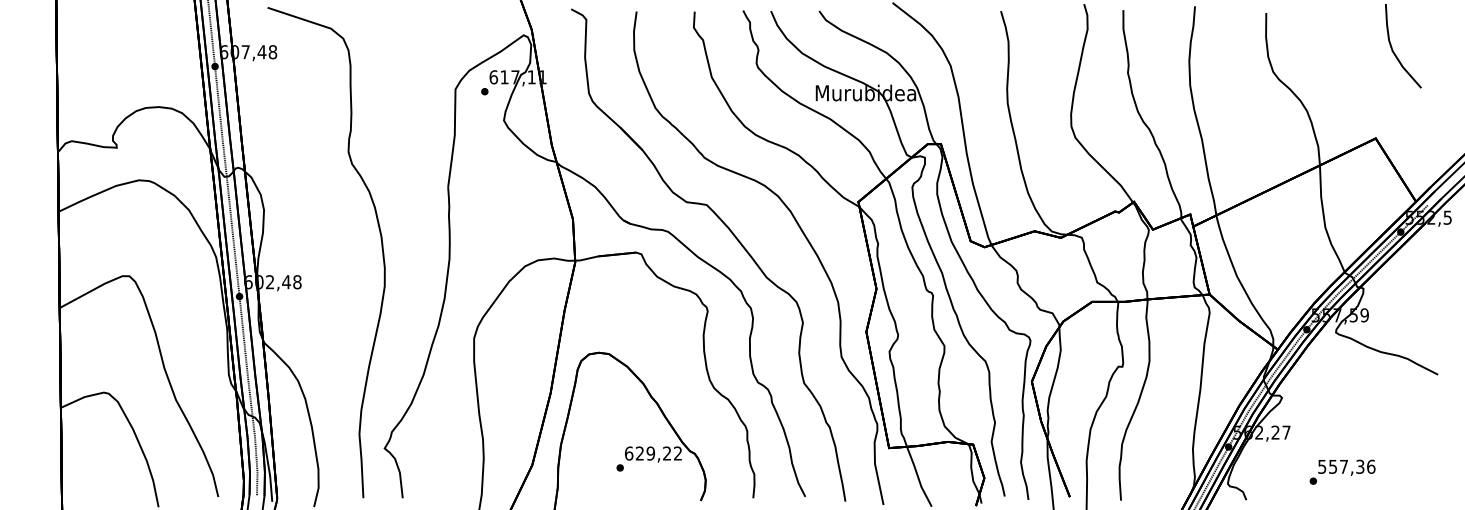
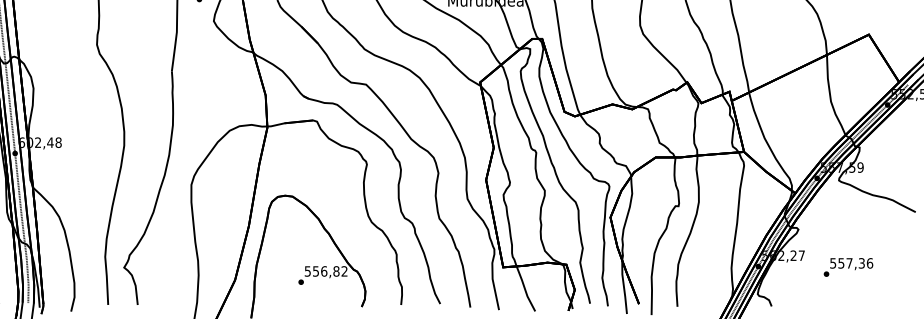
text: (648, 453) -> (322, 271), 629,22 -> 556,82
text: (1342, 471) -> (848, 266), moved

